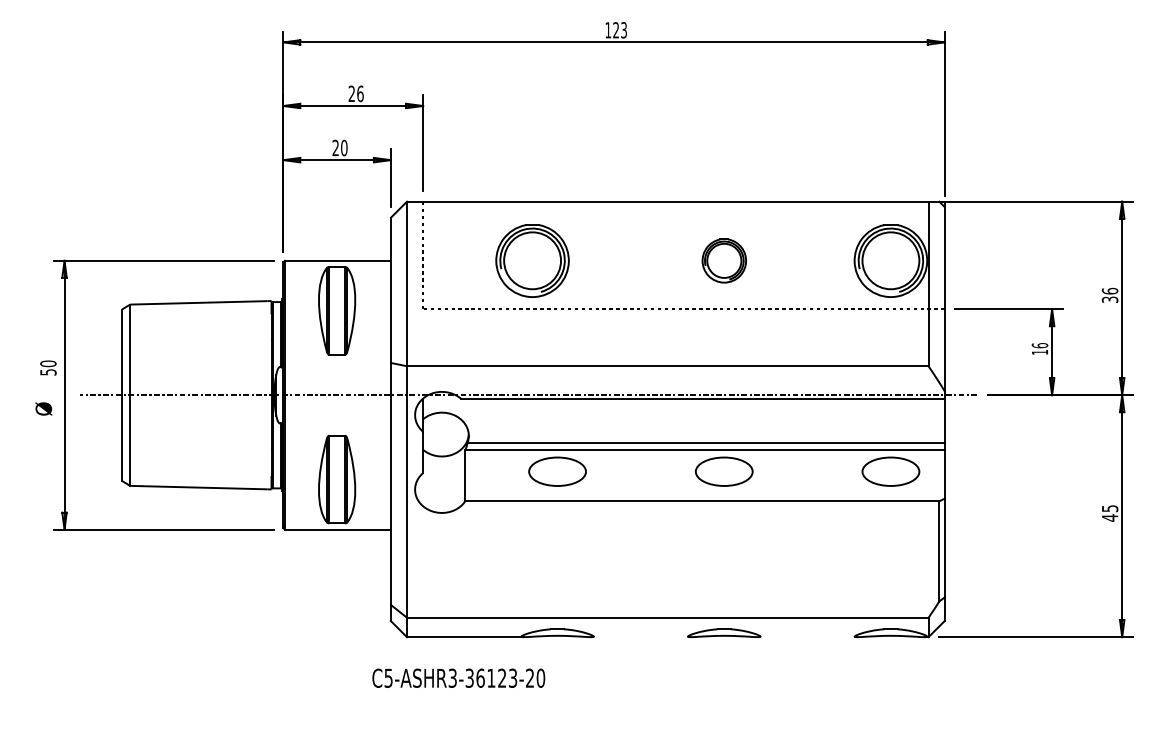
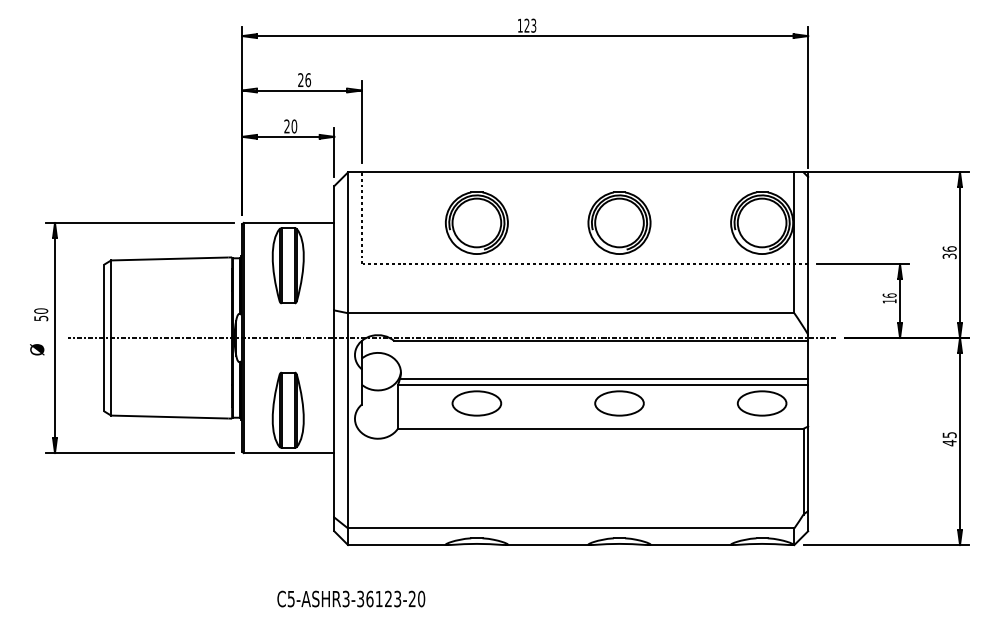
part: (532, 260) -> (476, 222), moved
part: (724, 260) -> (619, 222), size x1.67
line: (640, 637) -> (547, 545), added
line: (807, 637) -> (690, 545), added
text: (458, 677) -> (351, 598), moved

